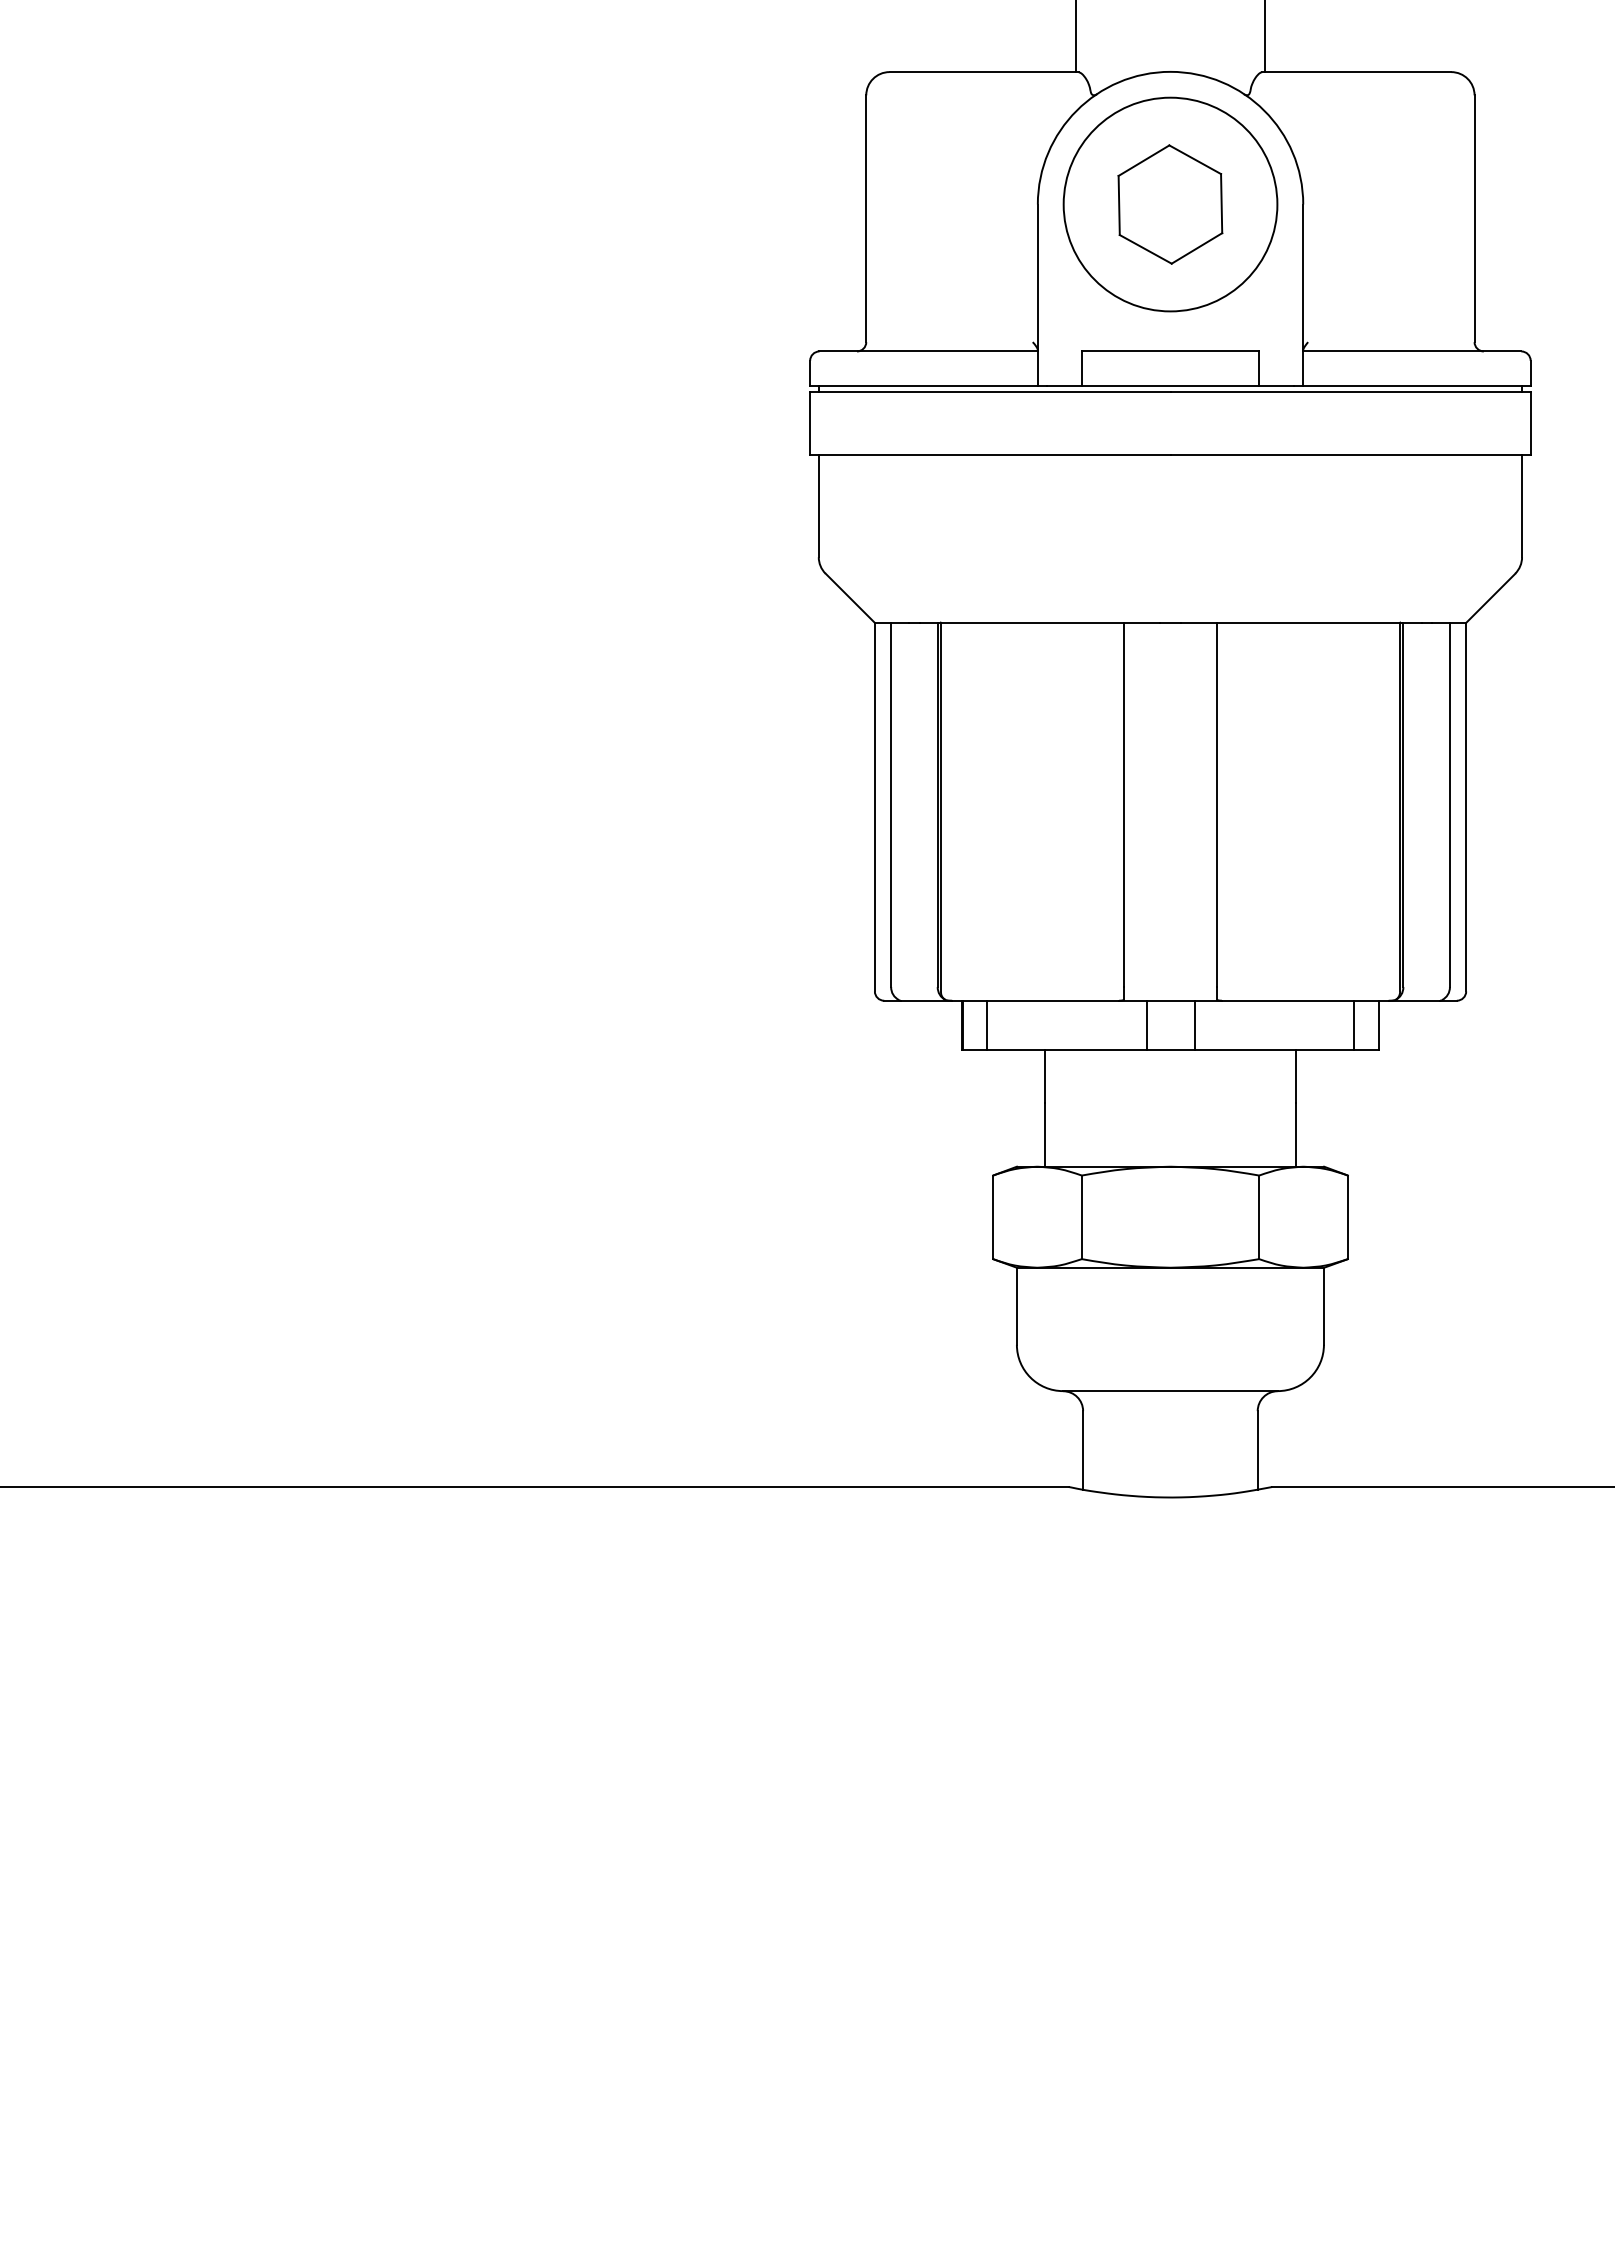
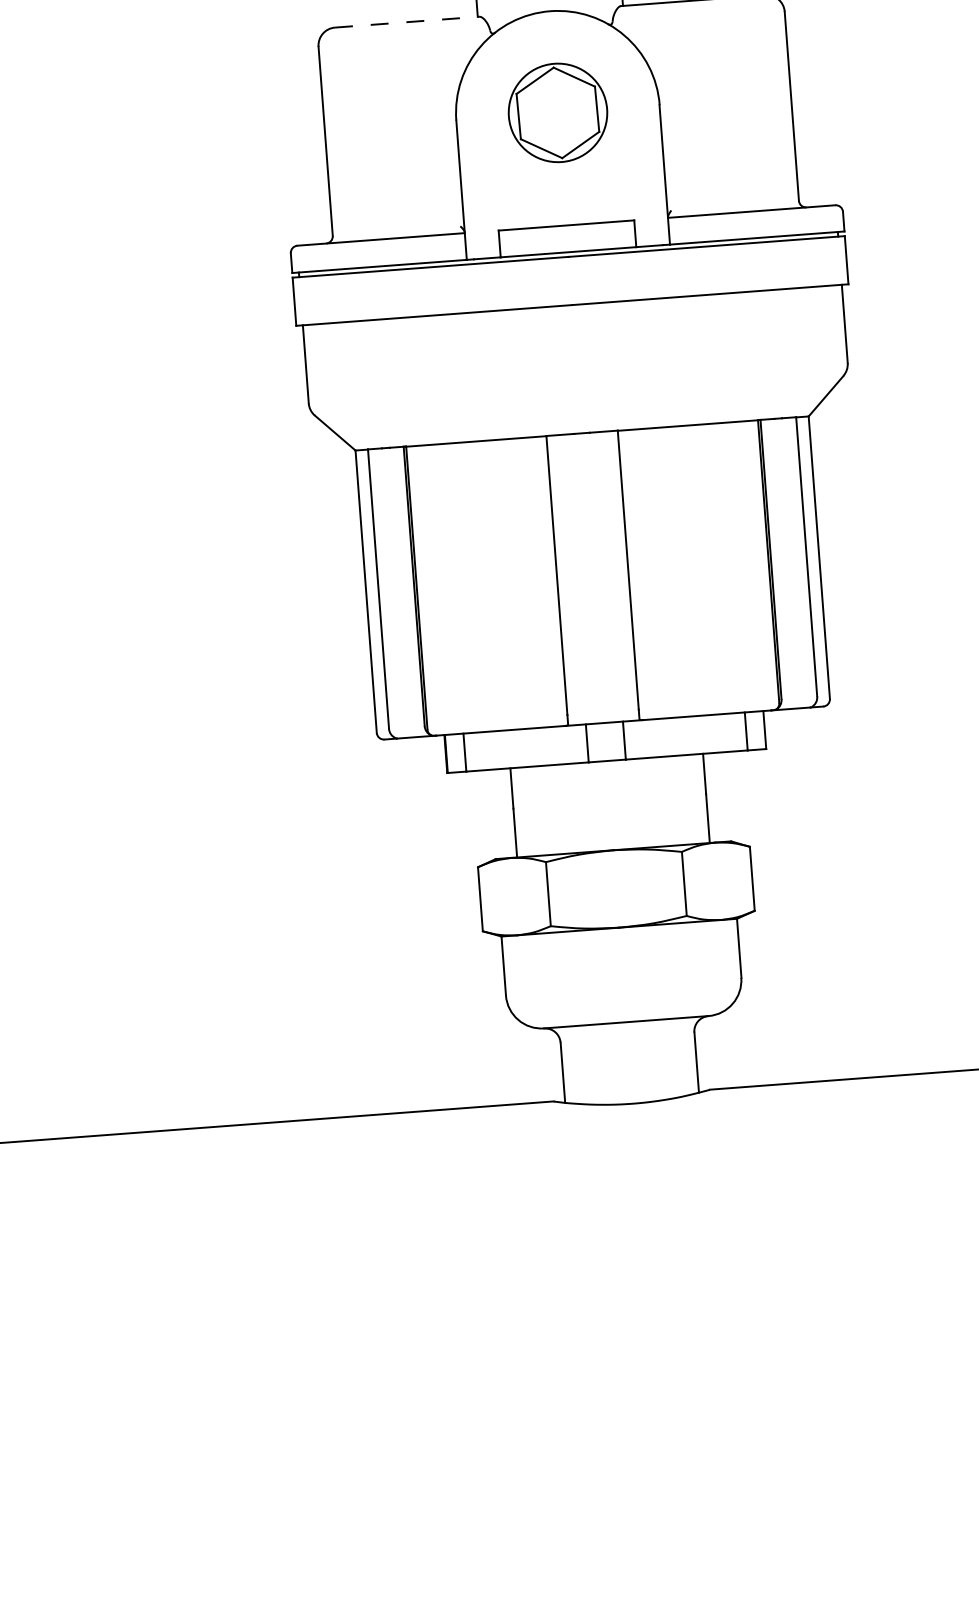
line: (984, 72) -> (407, 22), solid -> dashed
circle: (1170, 204) -> (557, 112), size x0.6

